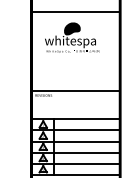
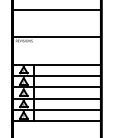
line: (75, 64) -> (56, 9), added

